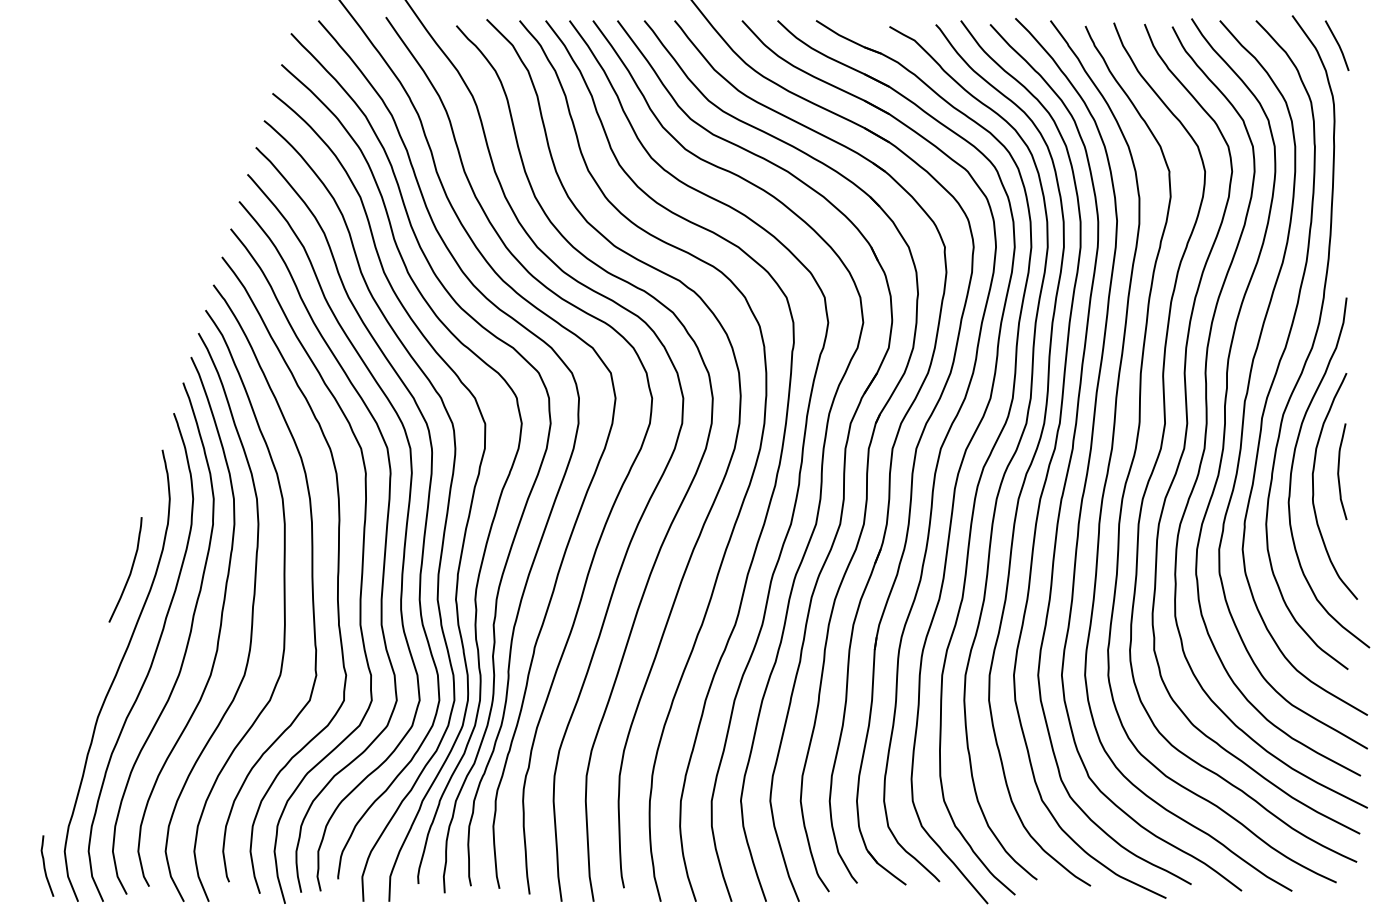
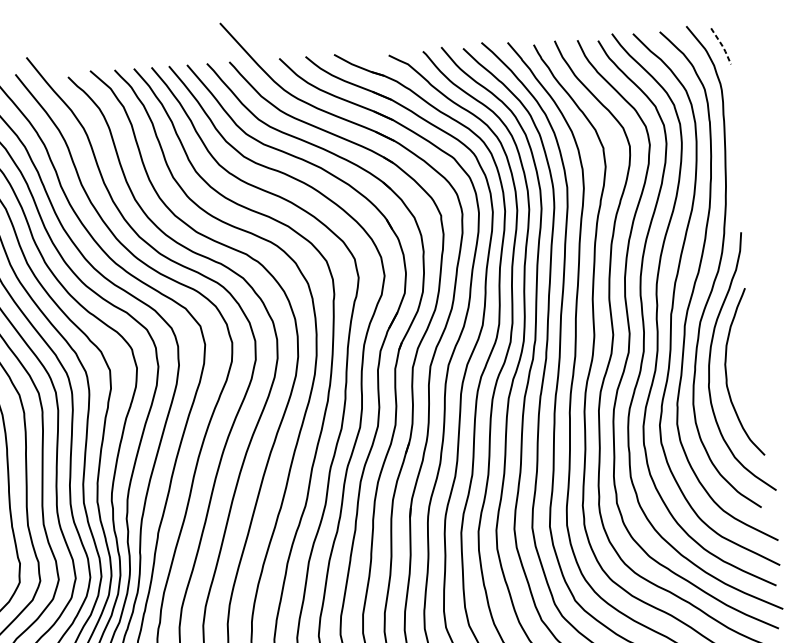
line: (1339, 45) -> (722, 46), solid -> dashed
curve: (1339, 471) -> (744, 361), removed

